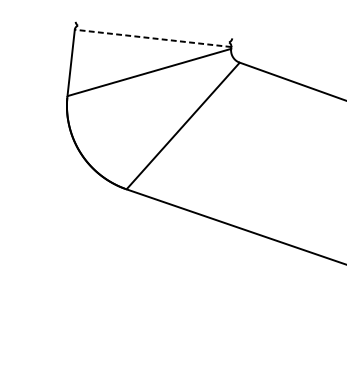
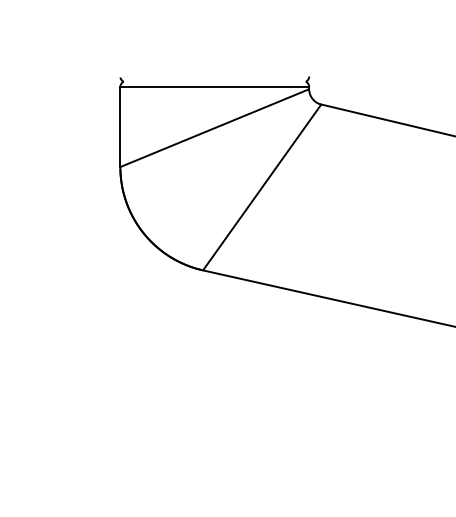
line: (152, 37) -> (214, 86), dashed -> solid

